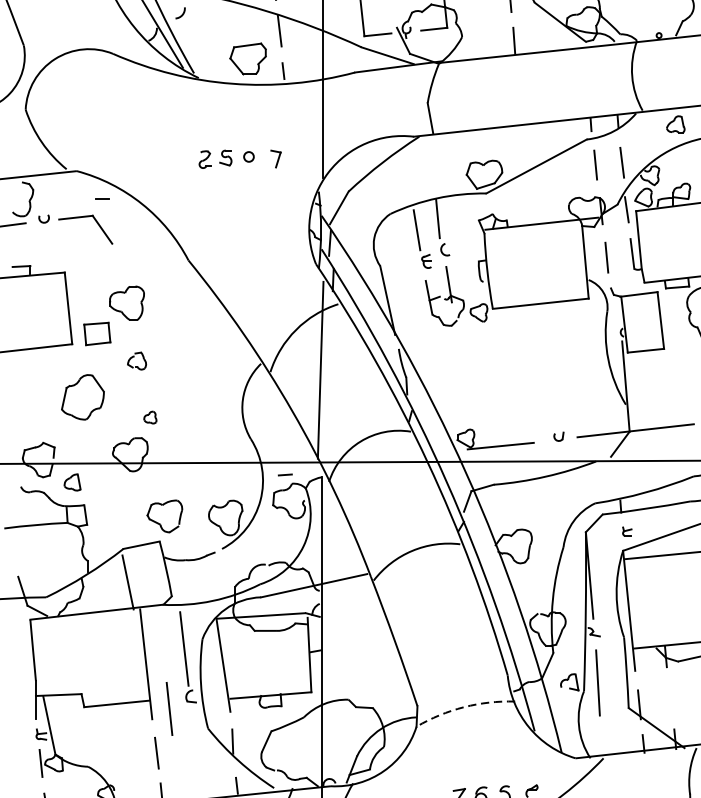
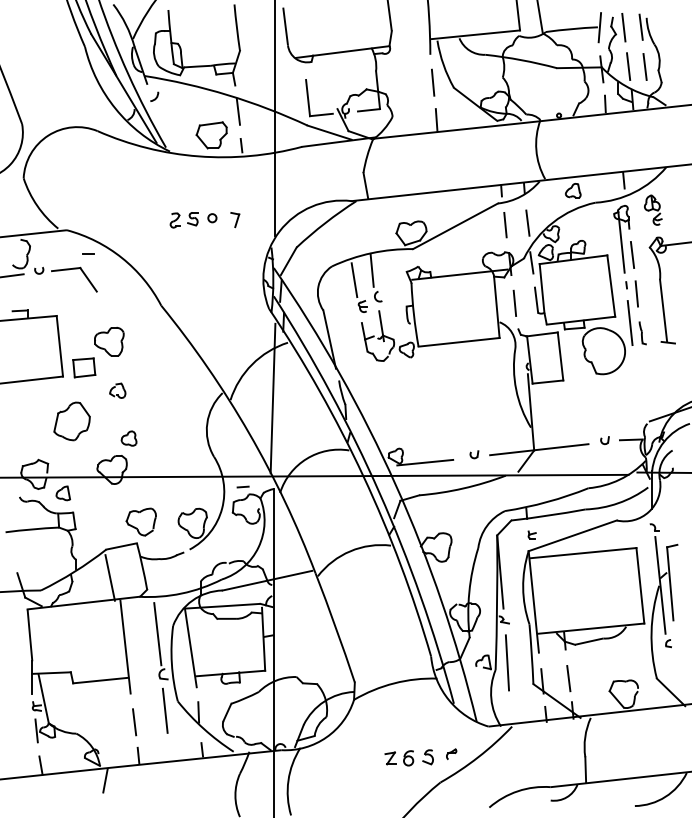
part: (149, 417) -> (128, 438), size x1.43
line: (670, 701) -> (568, 678), added
arc: (464, 707) -> (394, 683), dashed -> solid
line: (169, 708) -> (165, 710), moved

